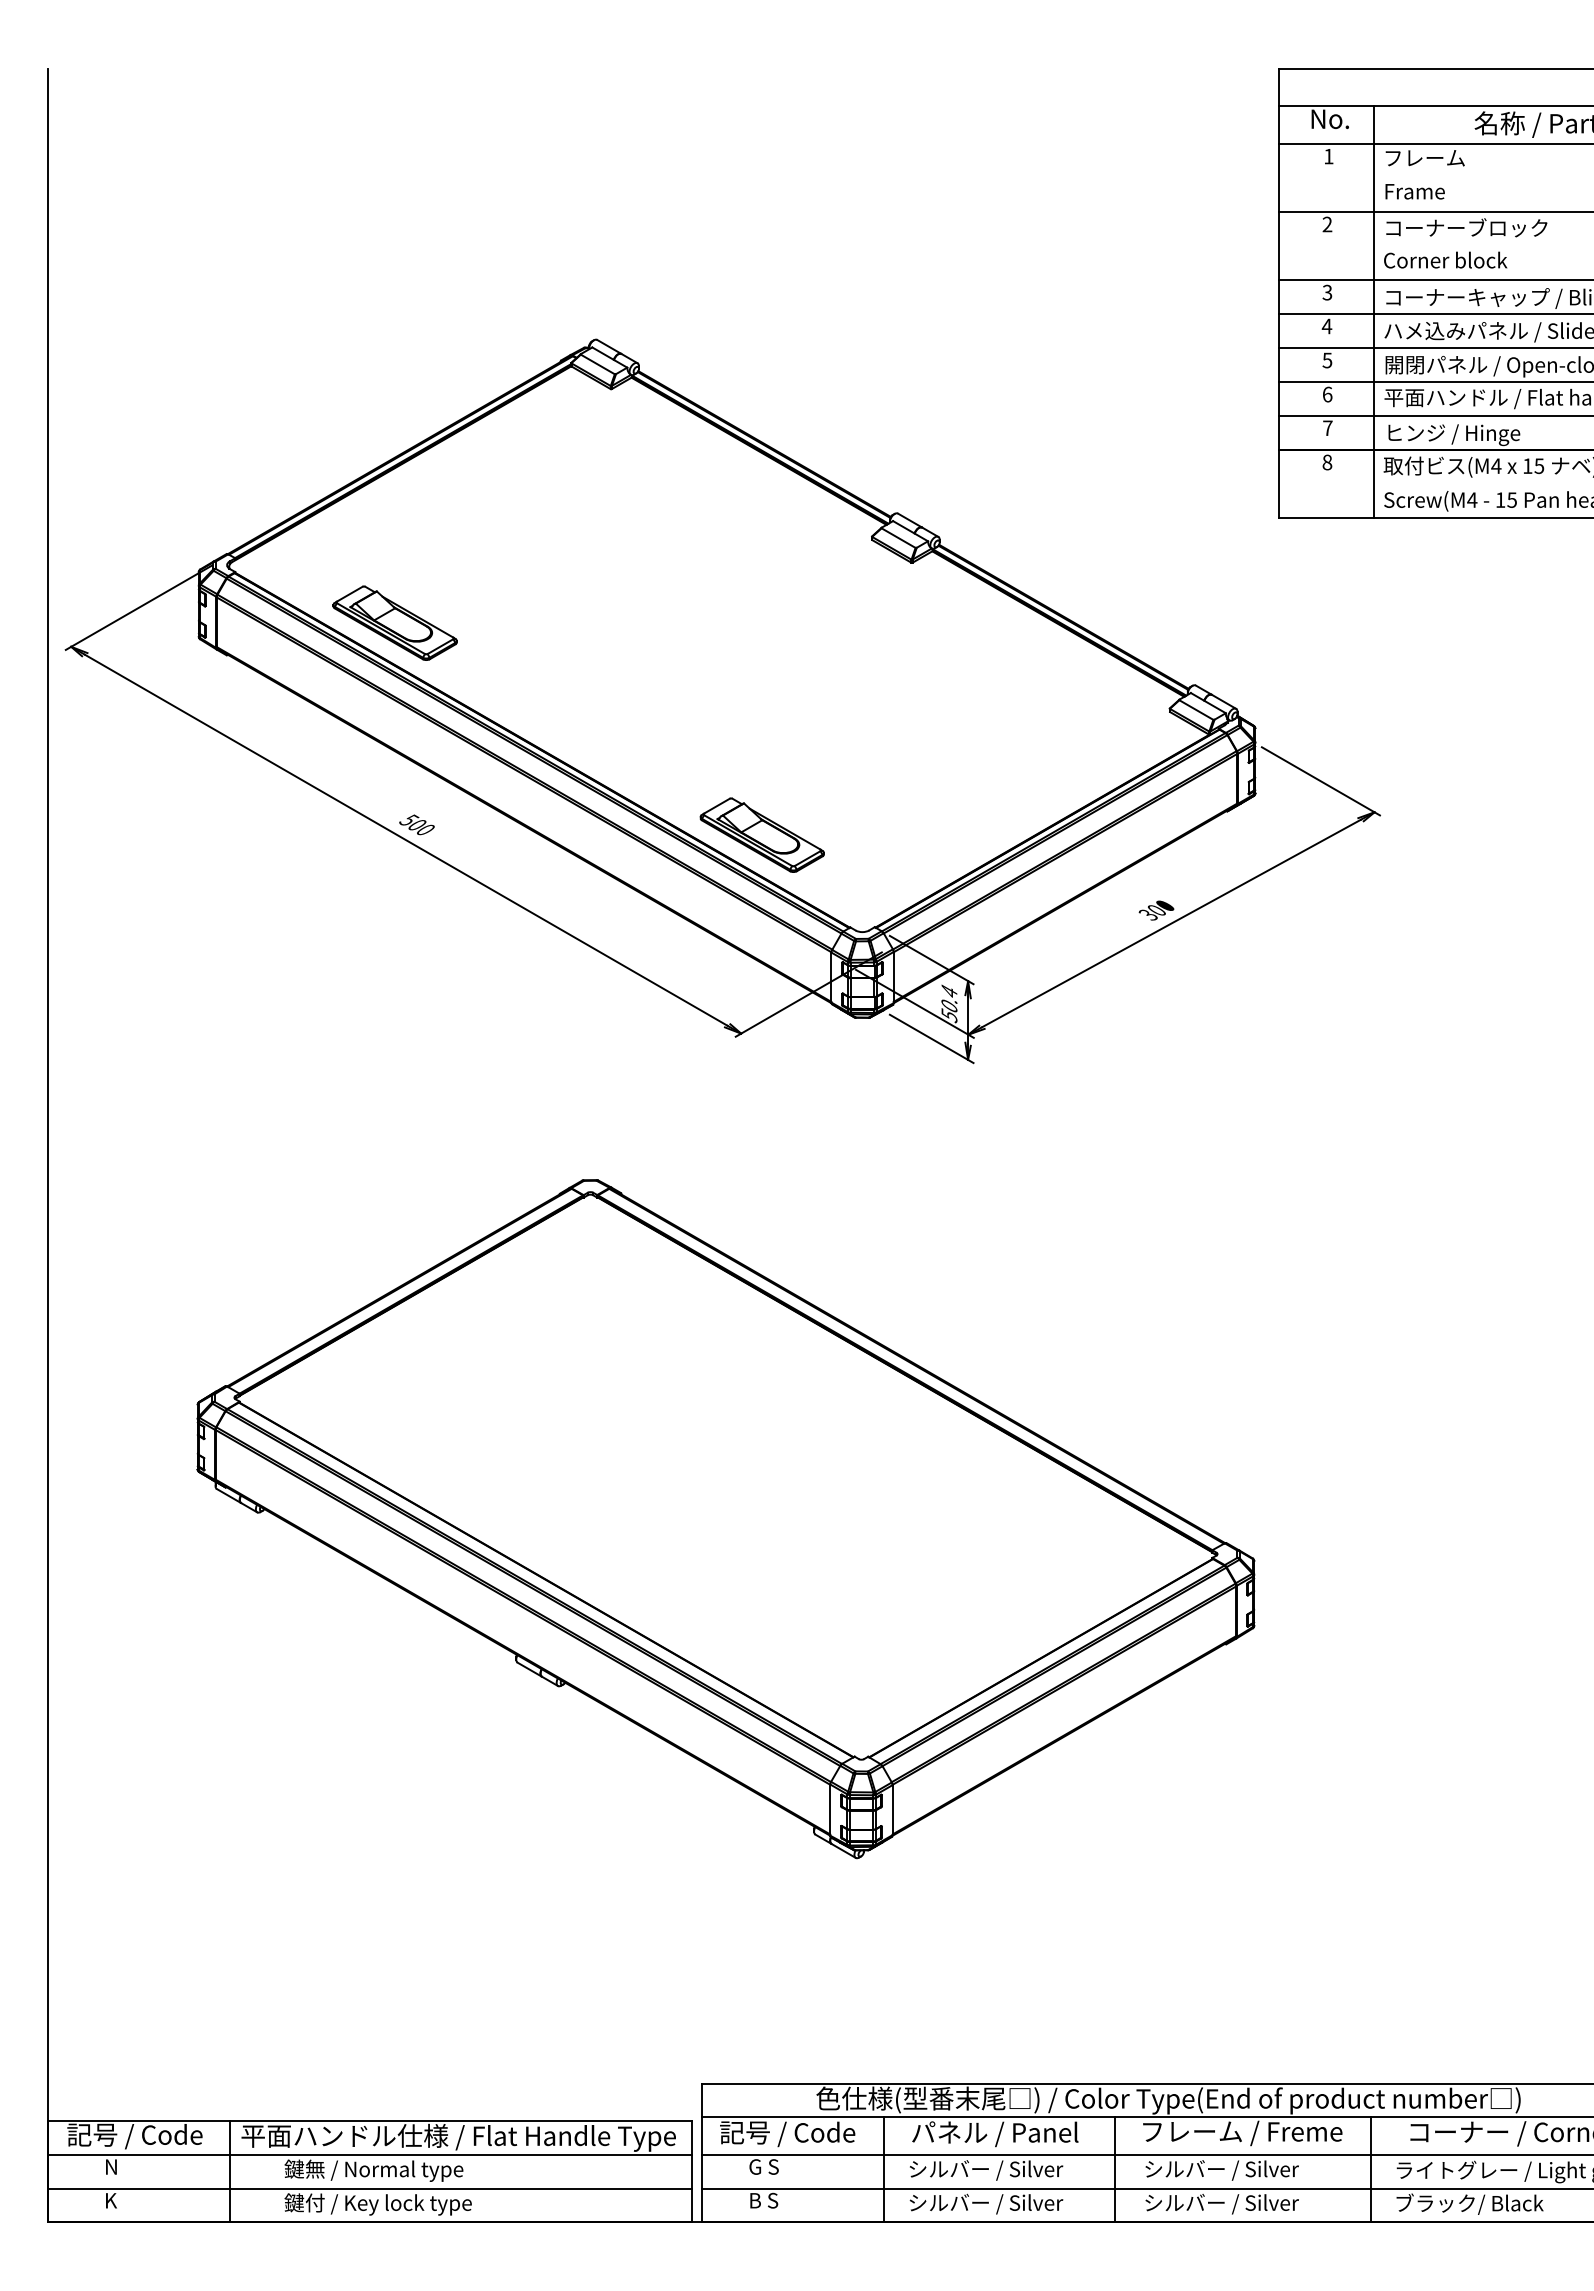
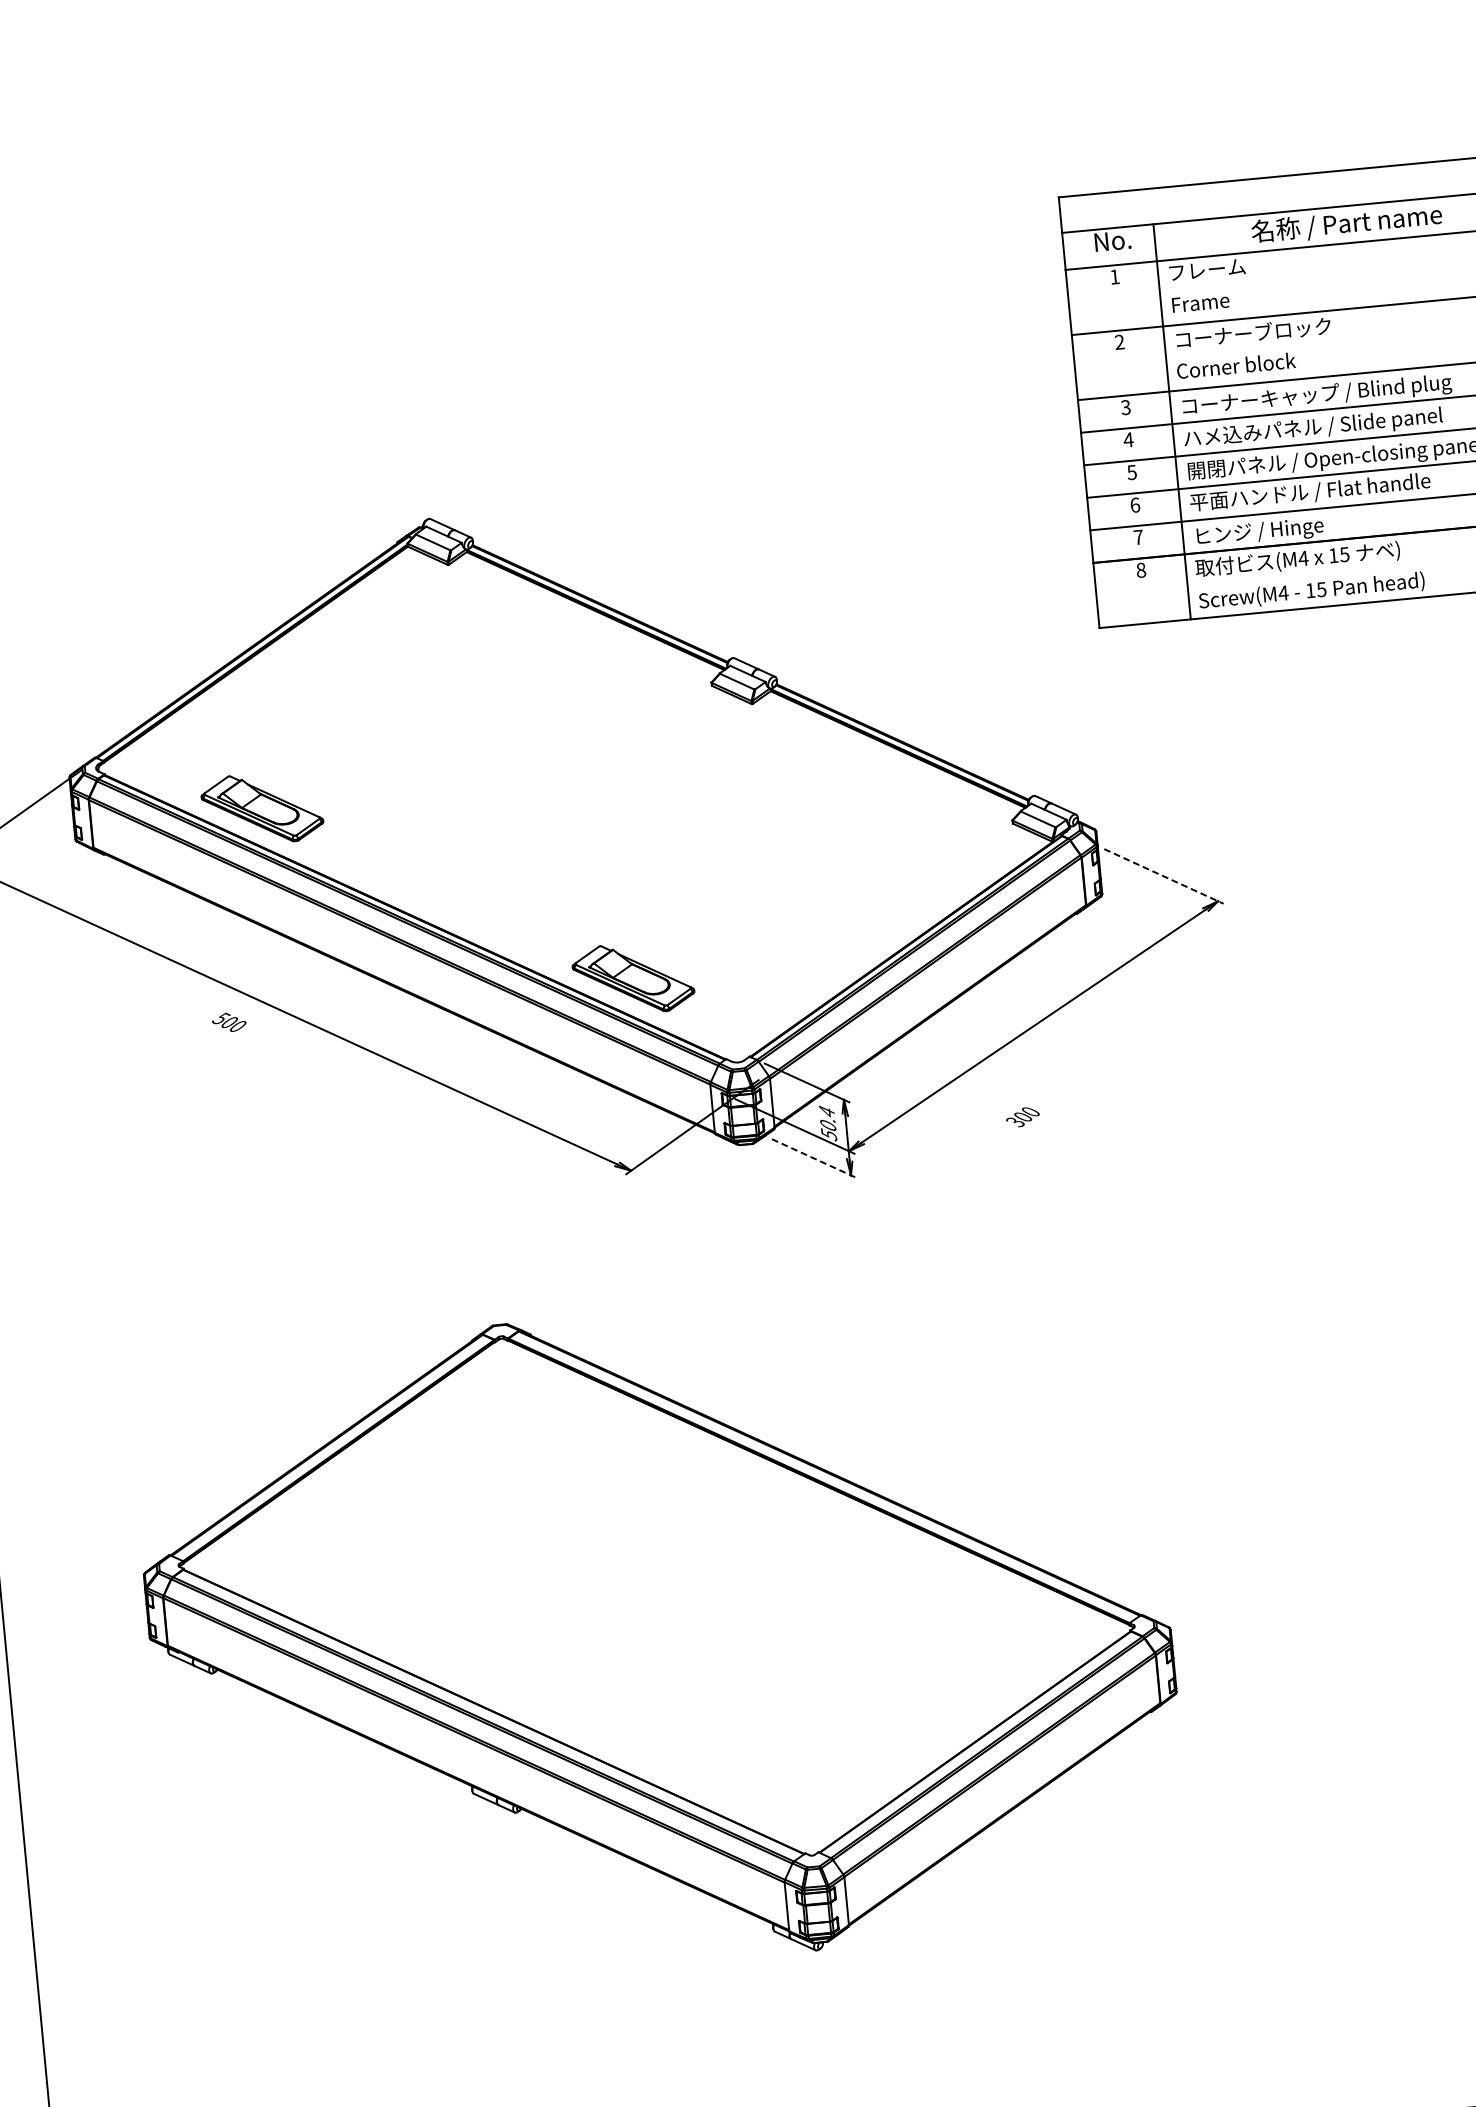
line: (1321, 781) -> (1164, 876), solid -> dashed
text: (416, 824) -> (228, 1022), moved
text: (1156, 910) -> (1022, 1117), moved
line: (932, 1039) -> (815, 1159), solid -> dashed

